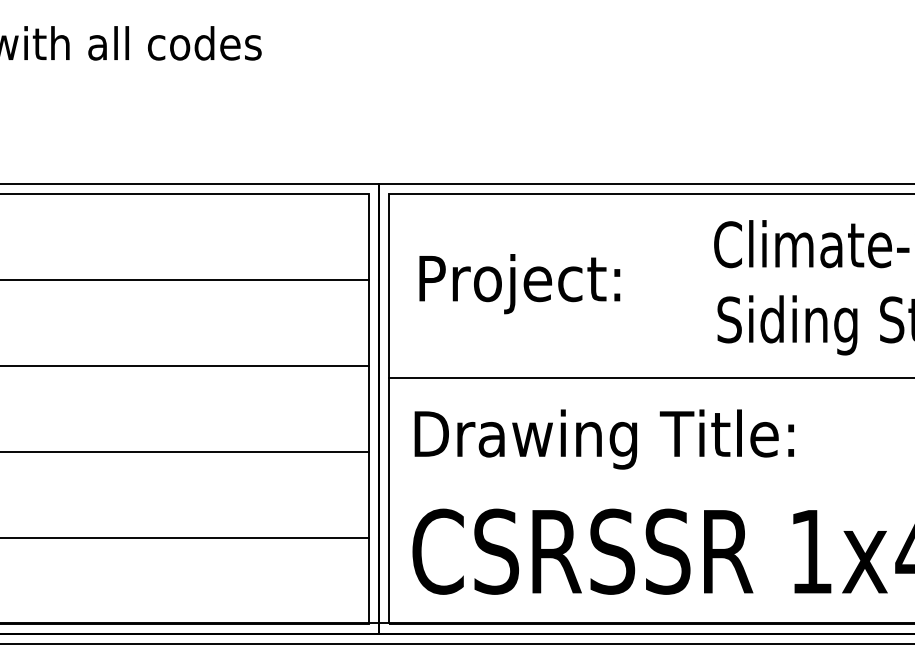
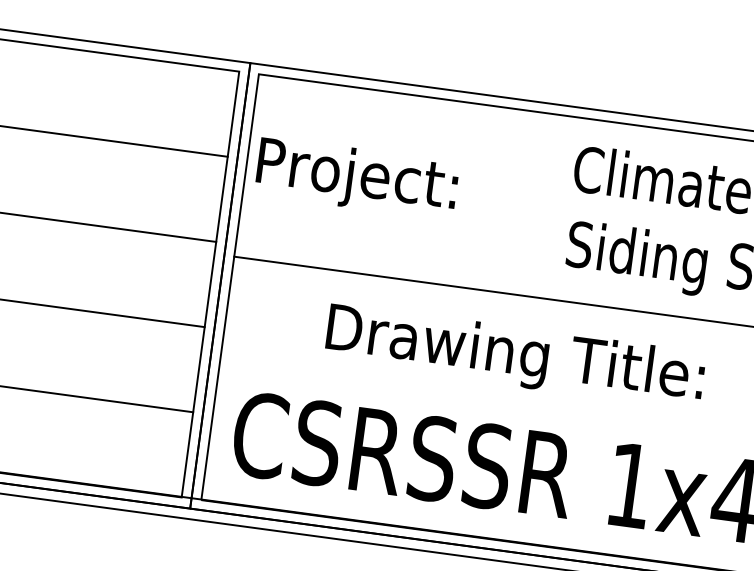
text: (519, 284) -> (356, 178), moved
text: (603, 439) -> (514, 356), moved

